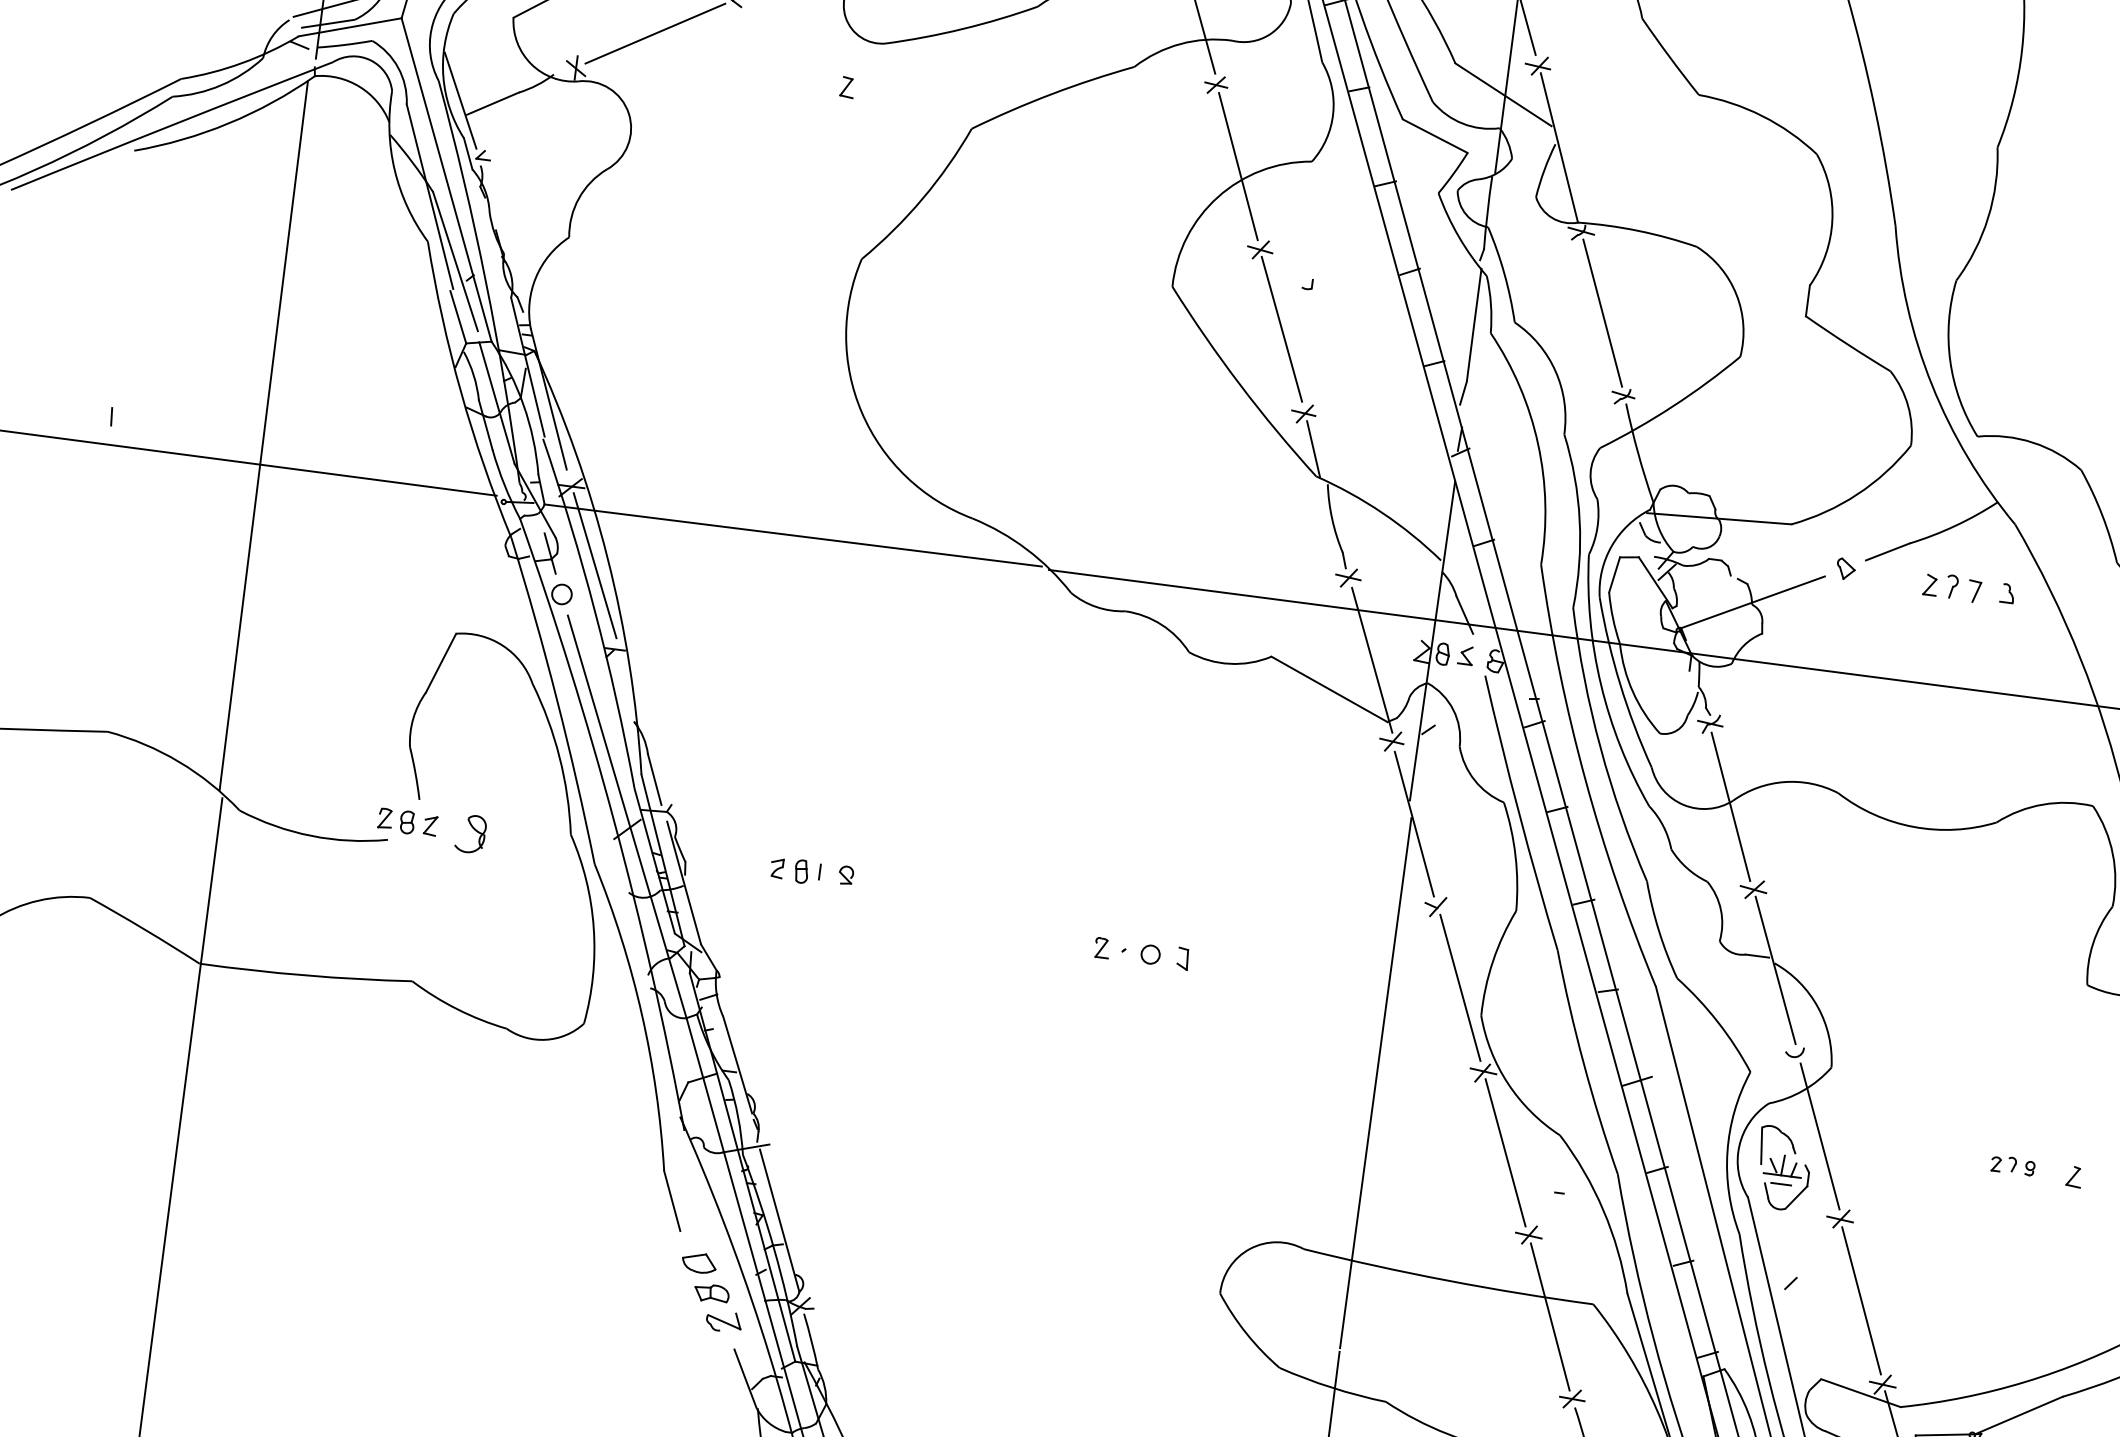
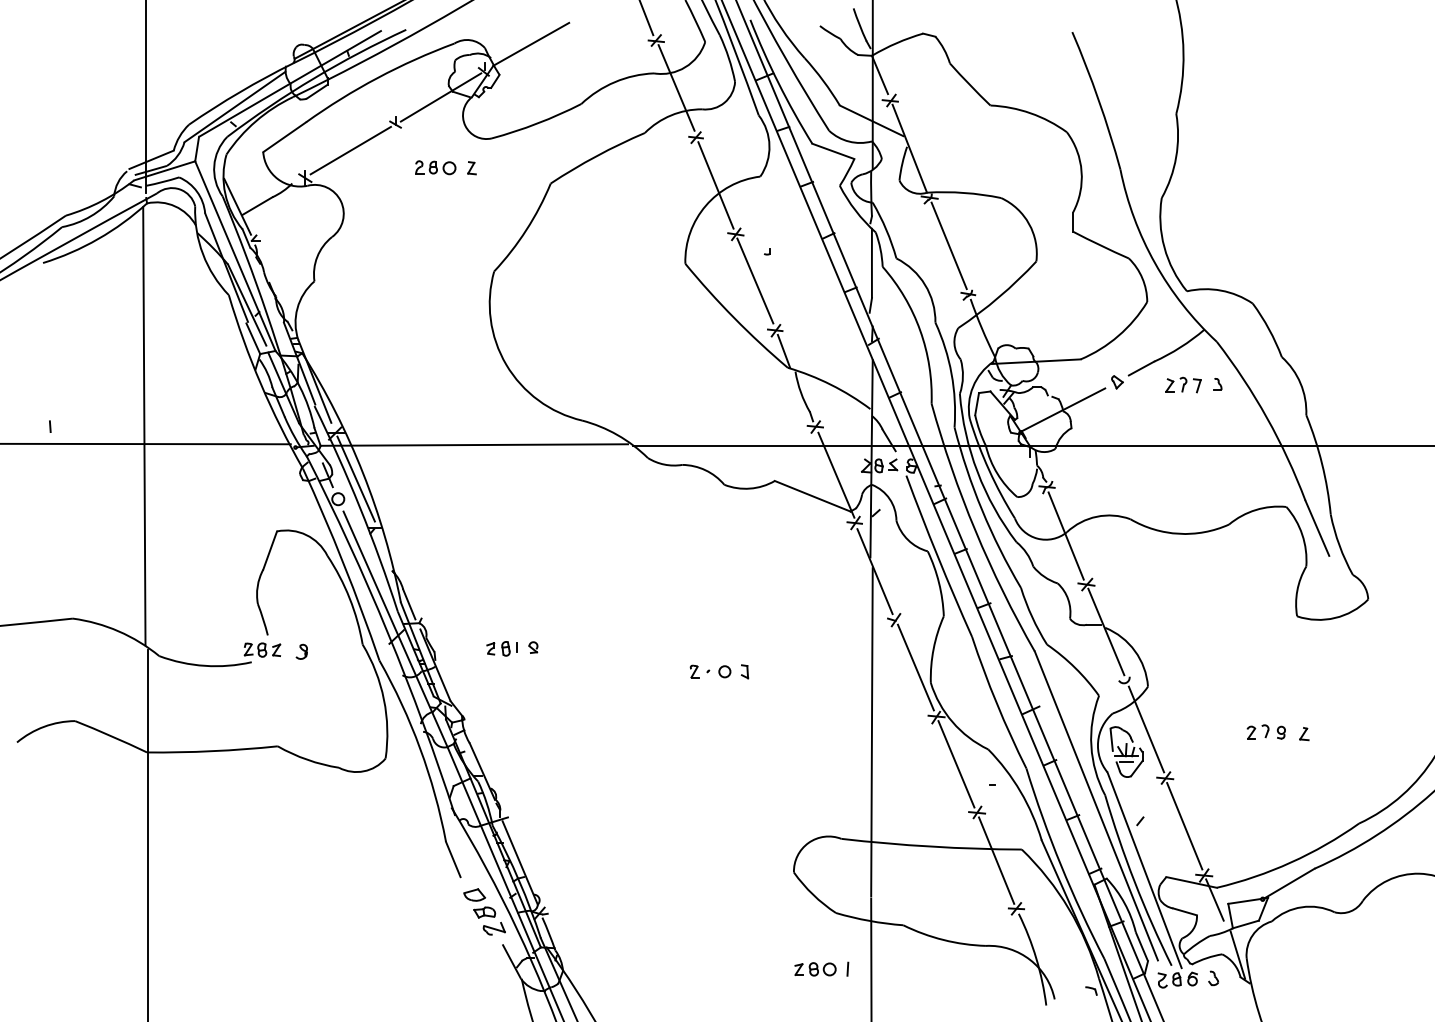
part: (788, 78) -> (435, 167), added
part: (470, 832) -> (301, 651), size x0.62
part: (2012, 1164) -> (1265, 731), size x1.43

